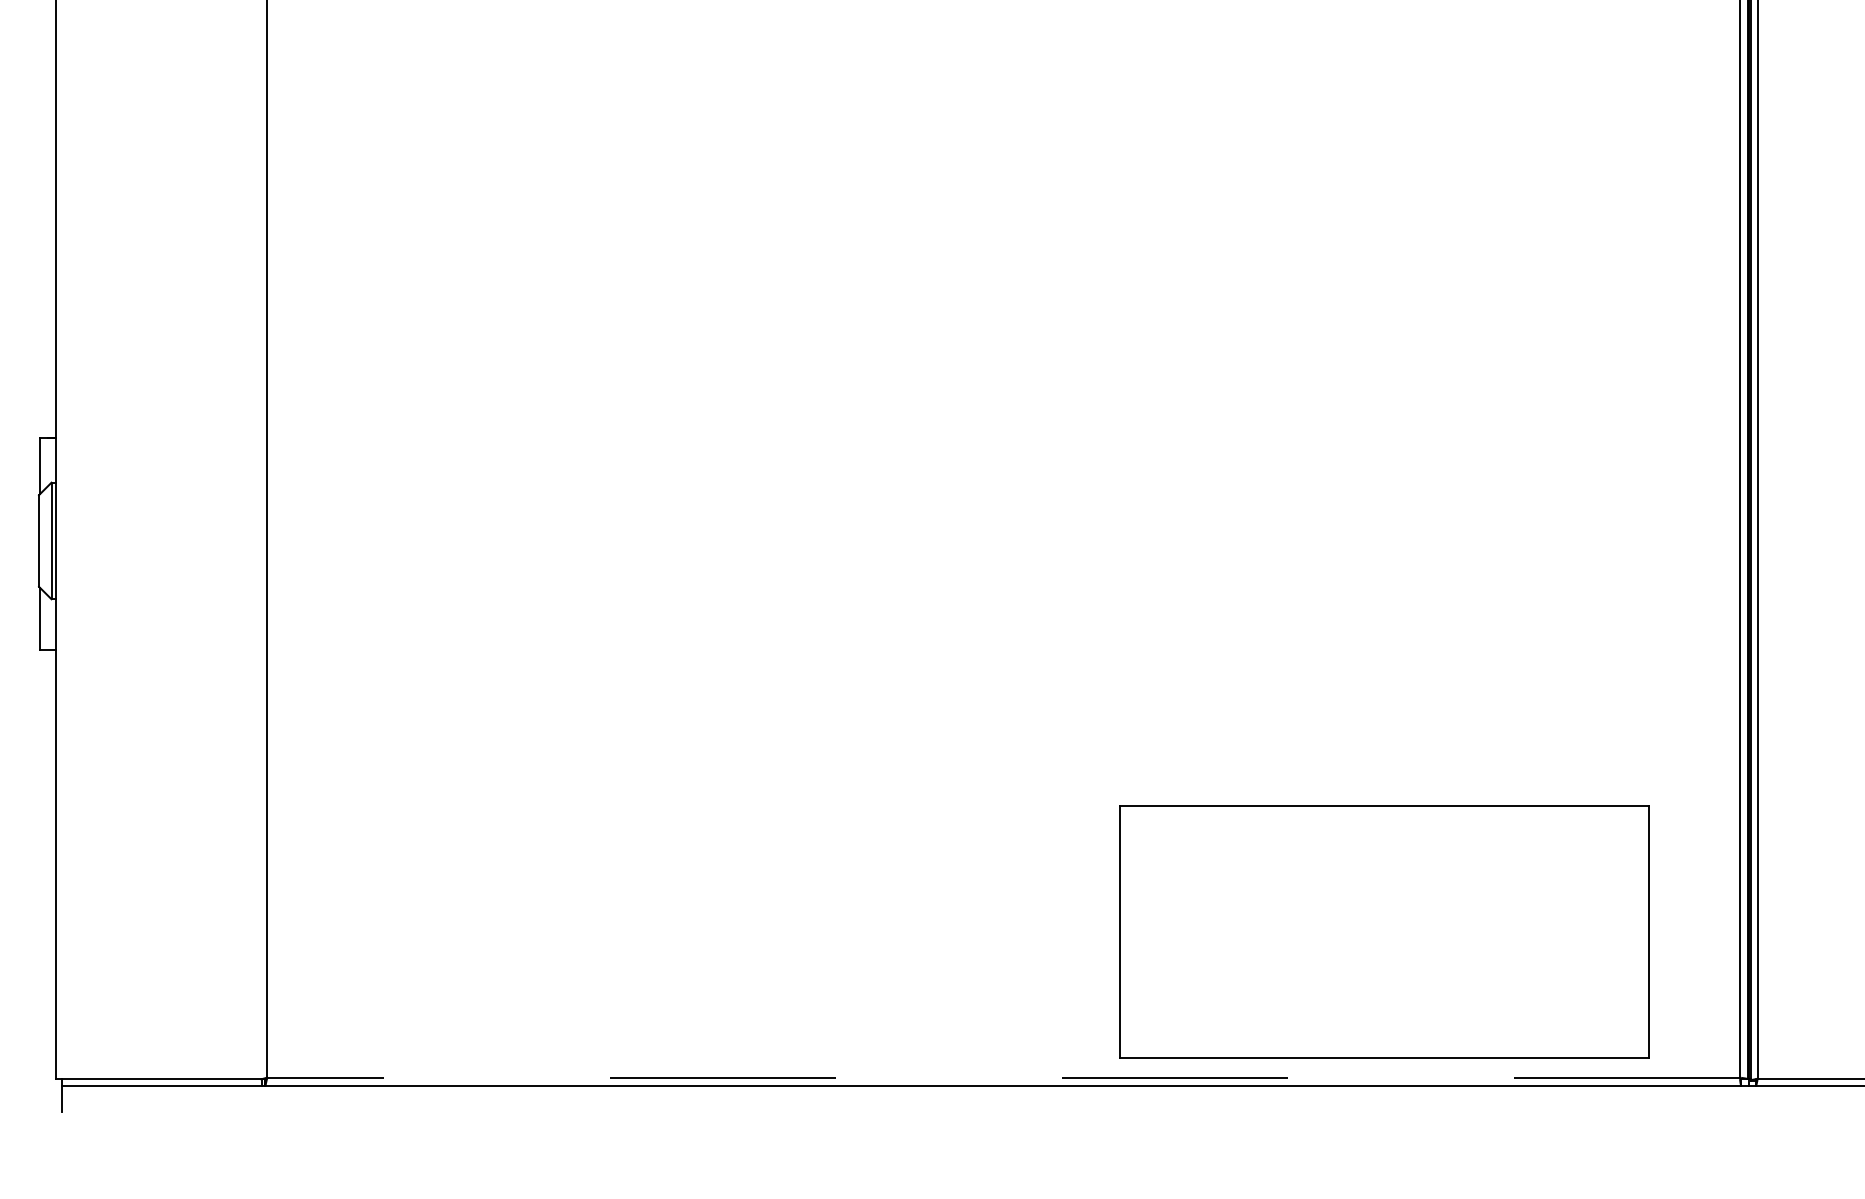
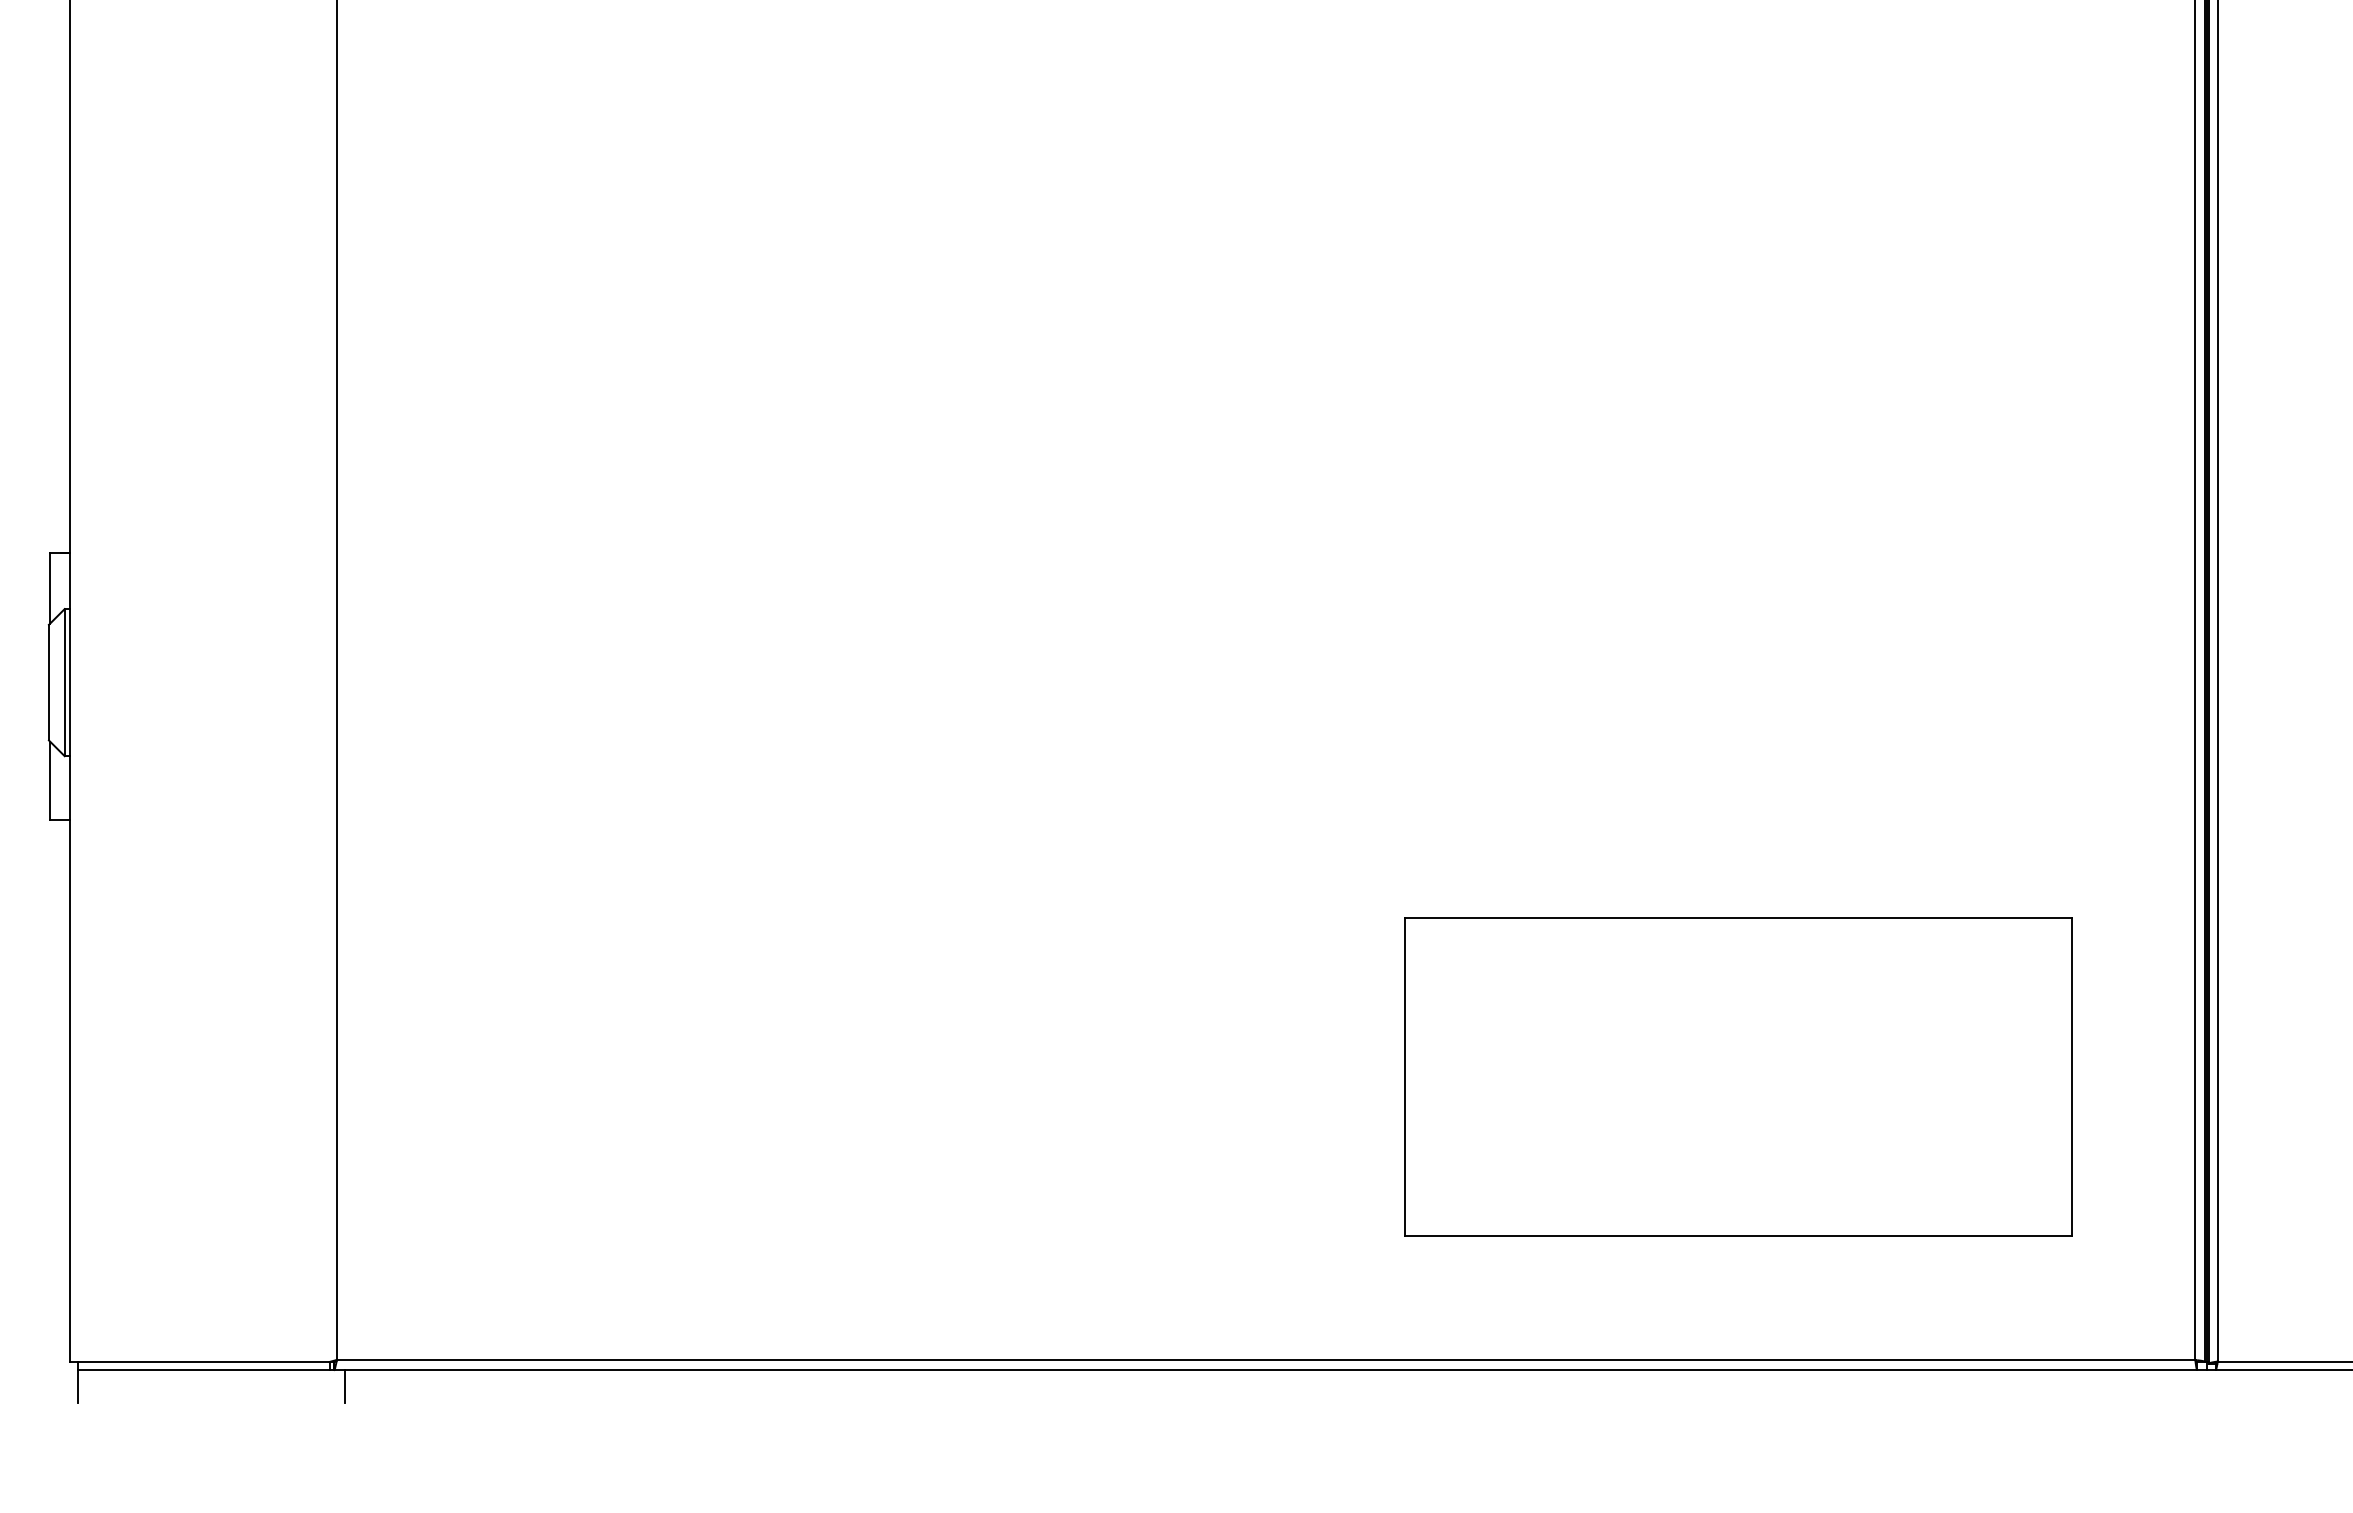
part: (1384, 931) -> (1738, 1076), moved
line: (1003, 1077) -> (1265, 1359), dashed -> solid
line: (273, 1098) -> (344, 1386), added

